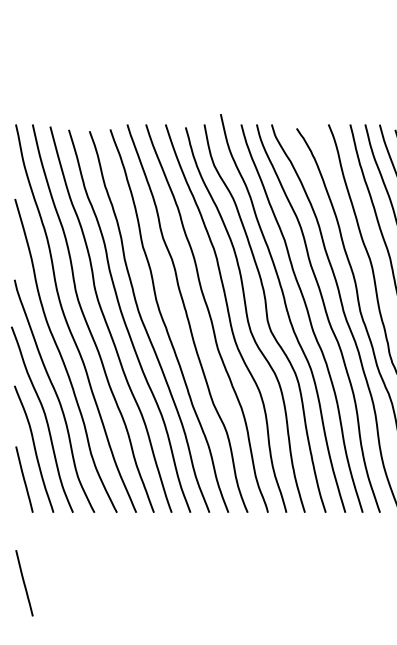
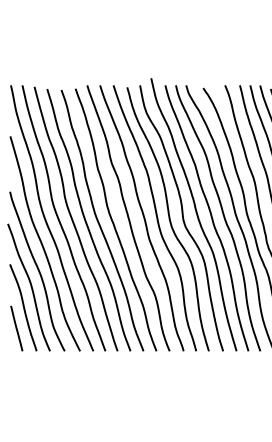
line: (24, 583) -> (16, 399), removed

